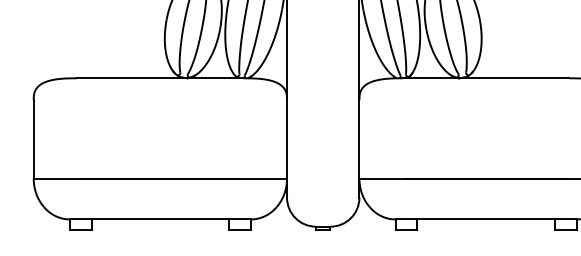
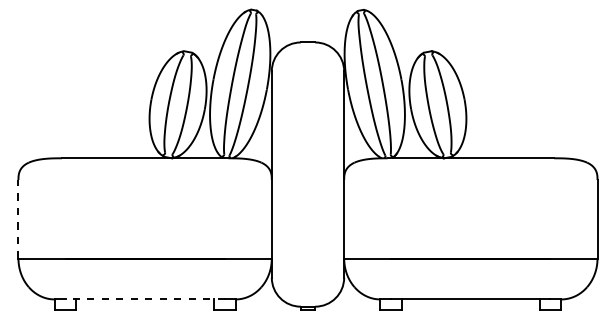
line: (33, 138) -> (18, 218), solid -> dashed
line: (160, 219) -> (145, 299), solid -> dashed

